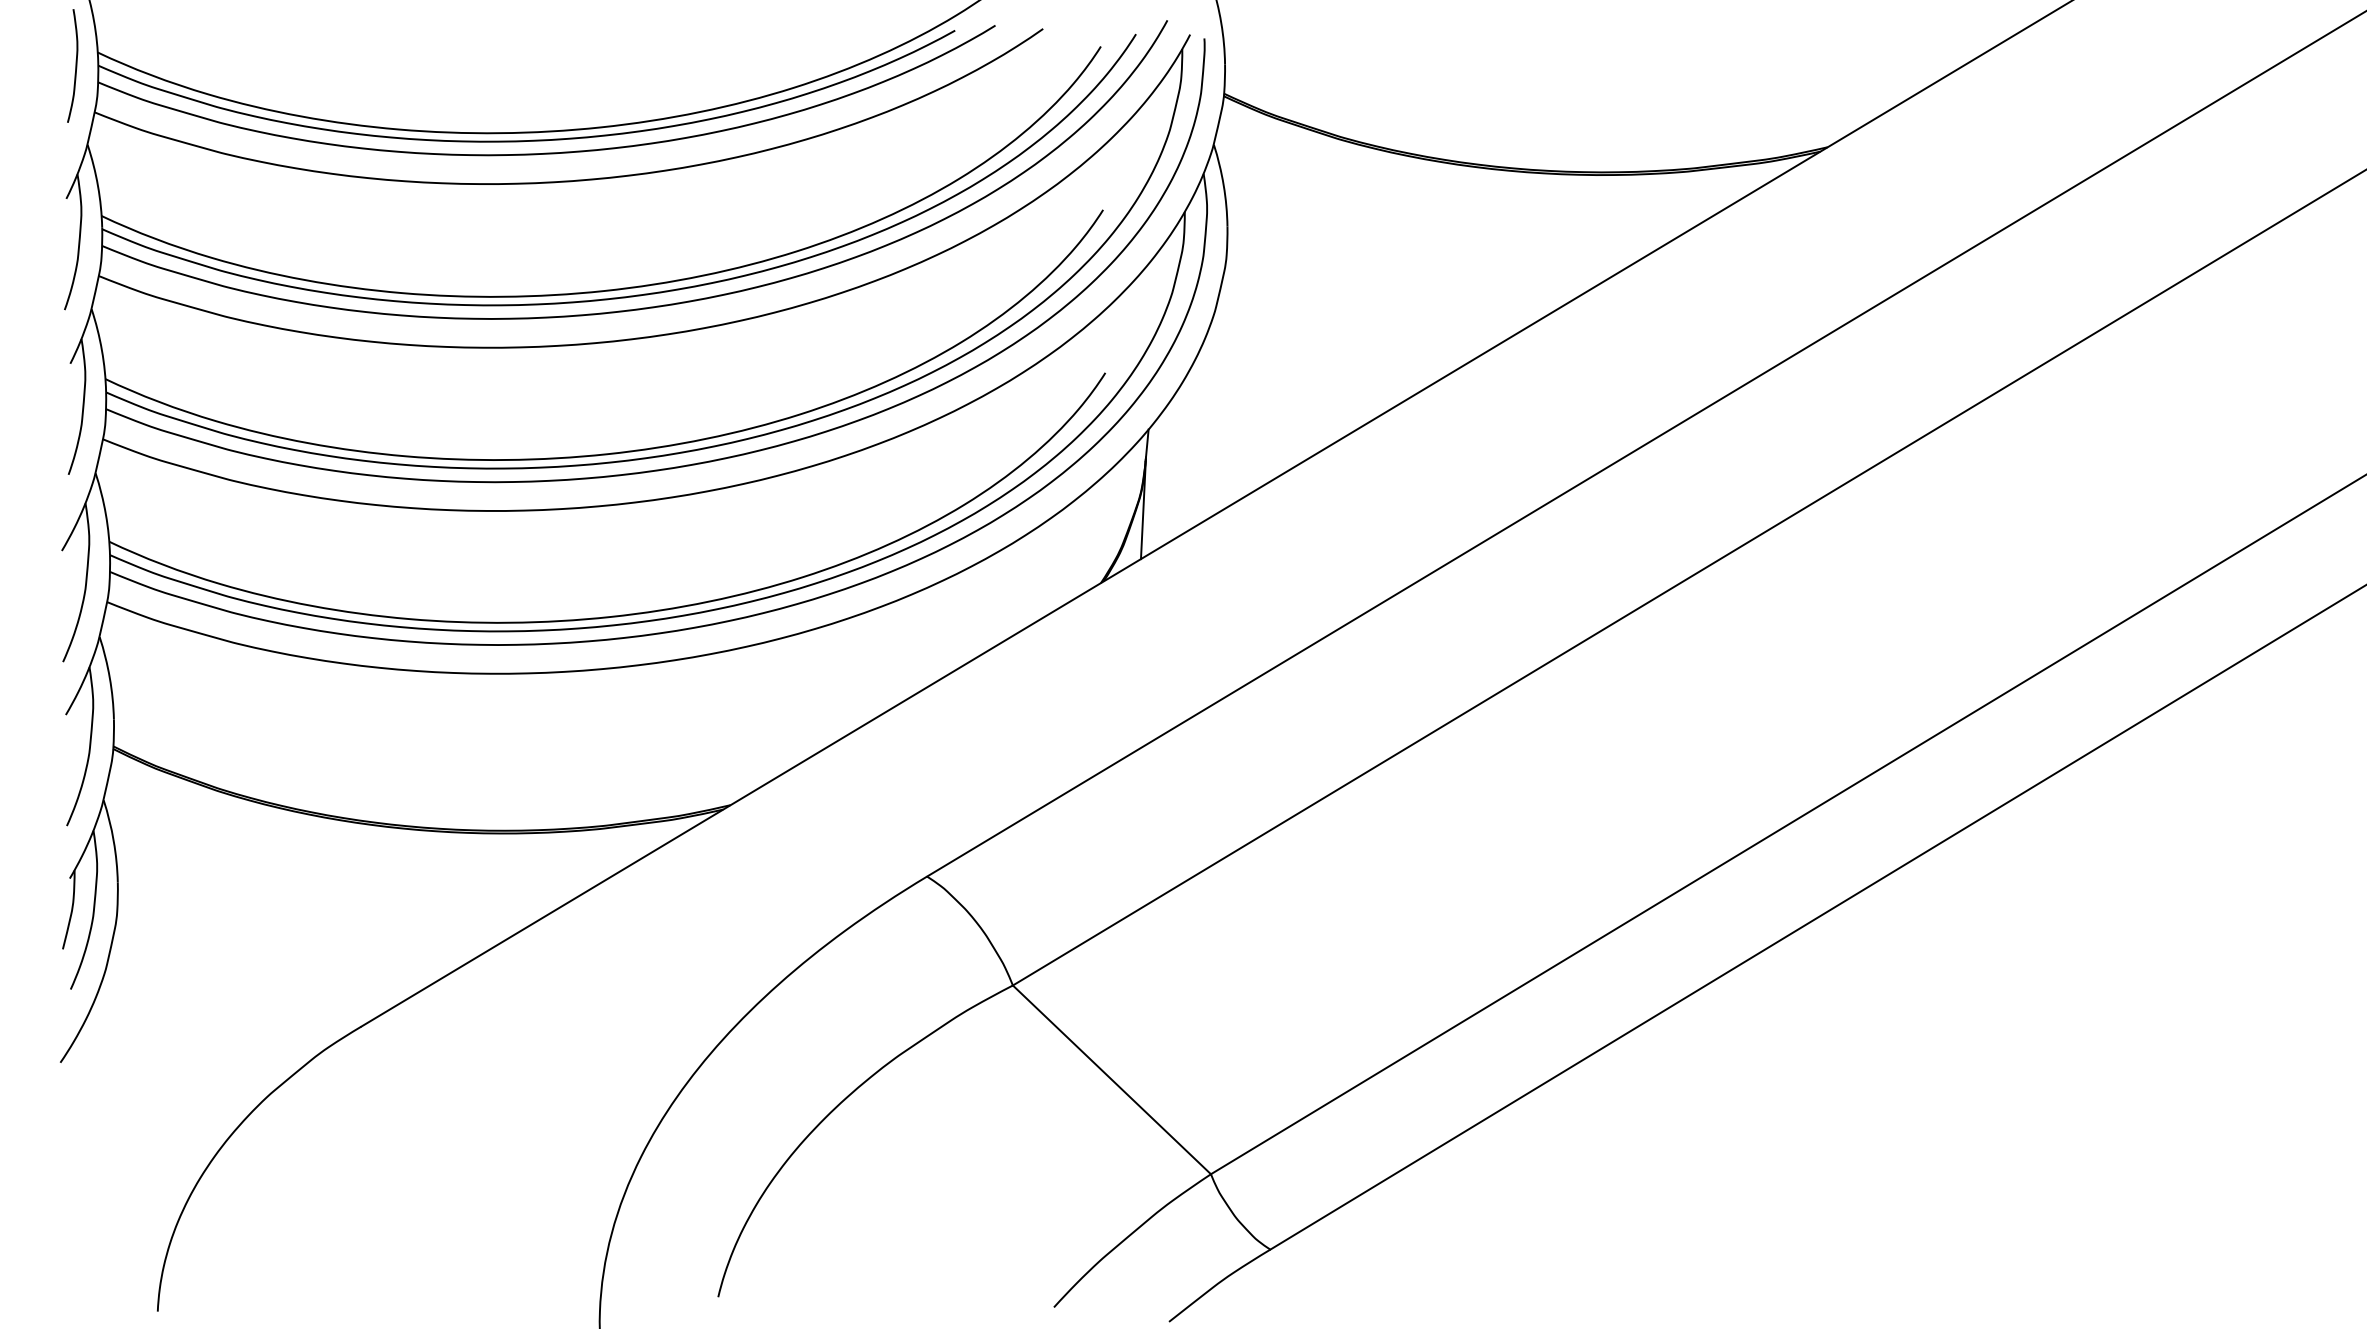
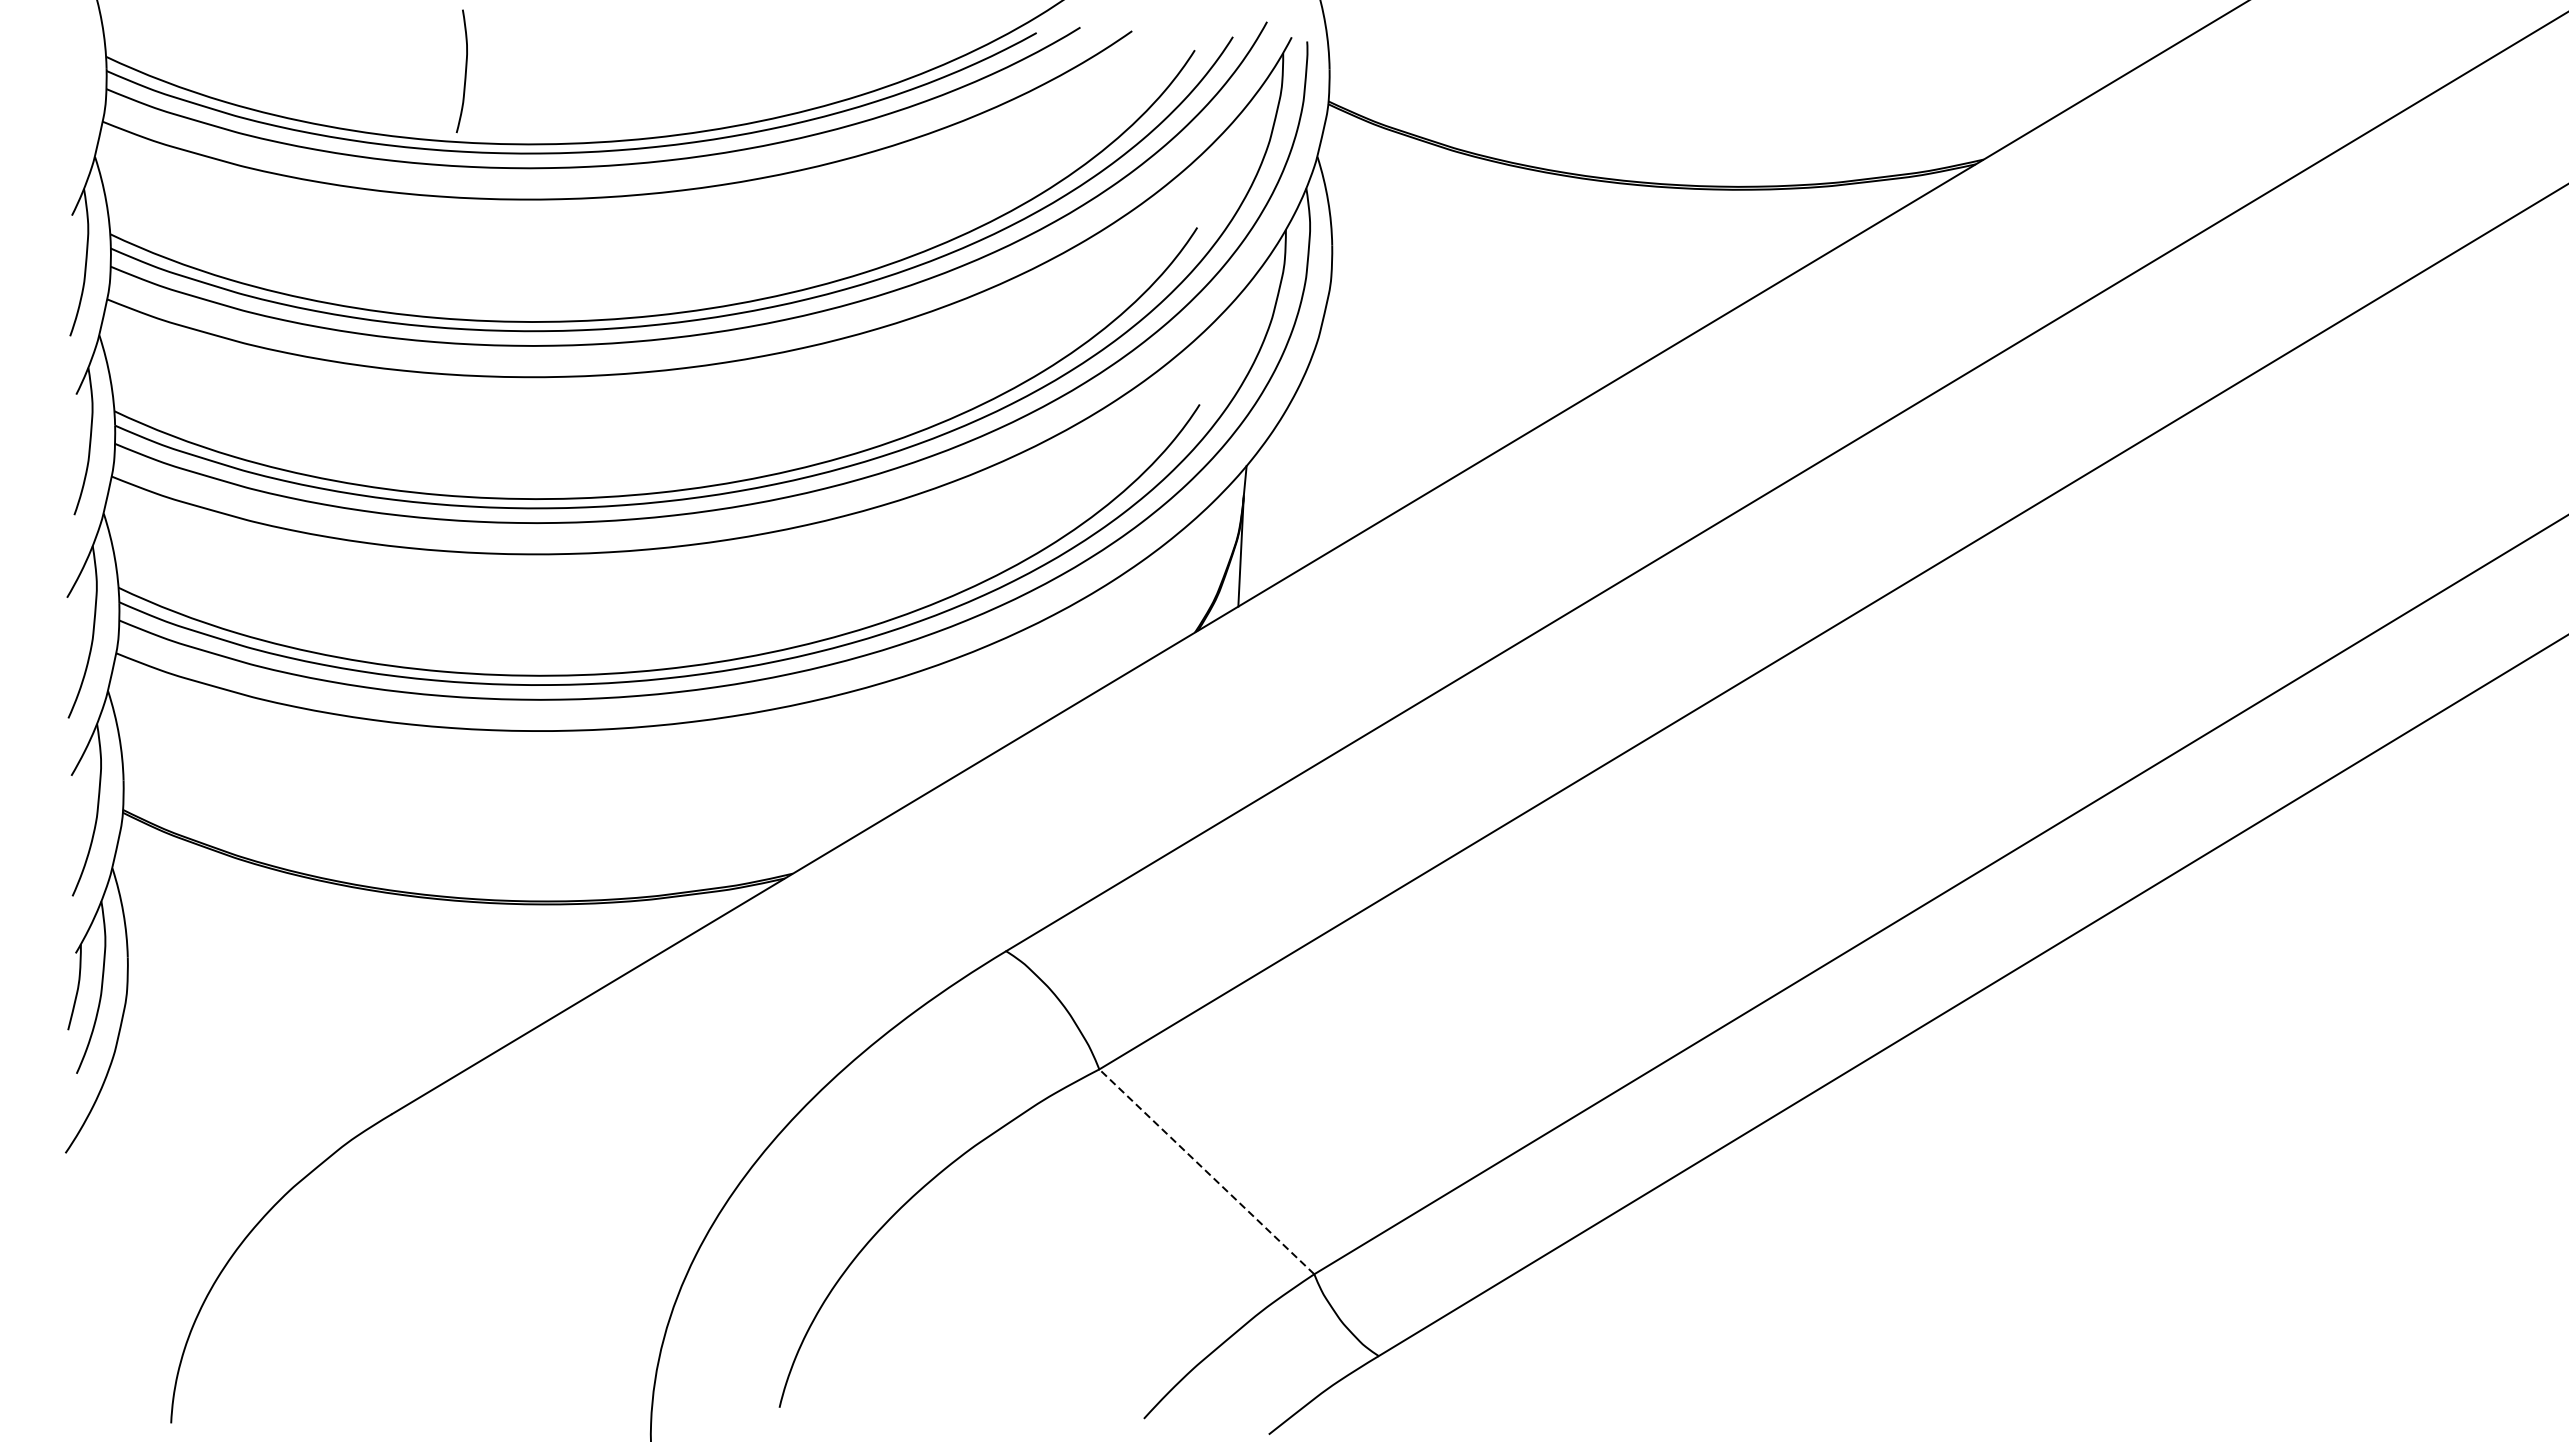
curve: (75, 65) -> (465, 70), moved
line: (1111, 1079) -> (1206, 1171), solid -> dashed

